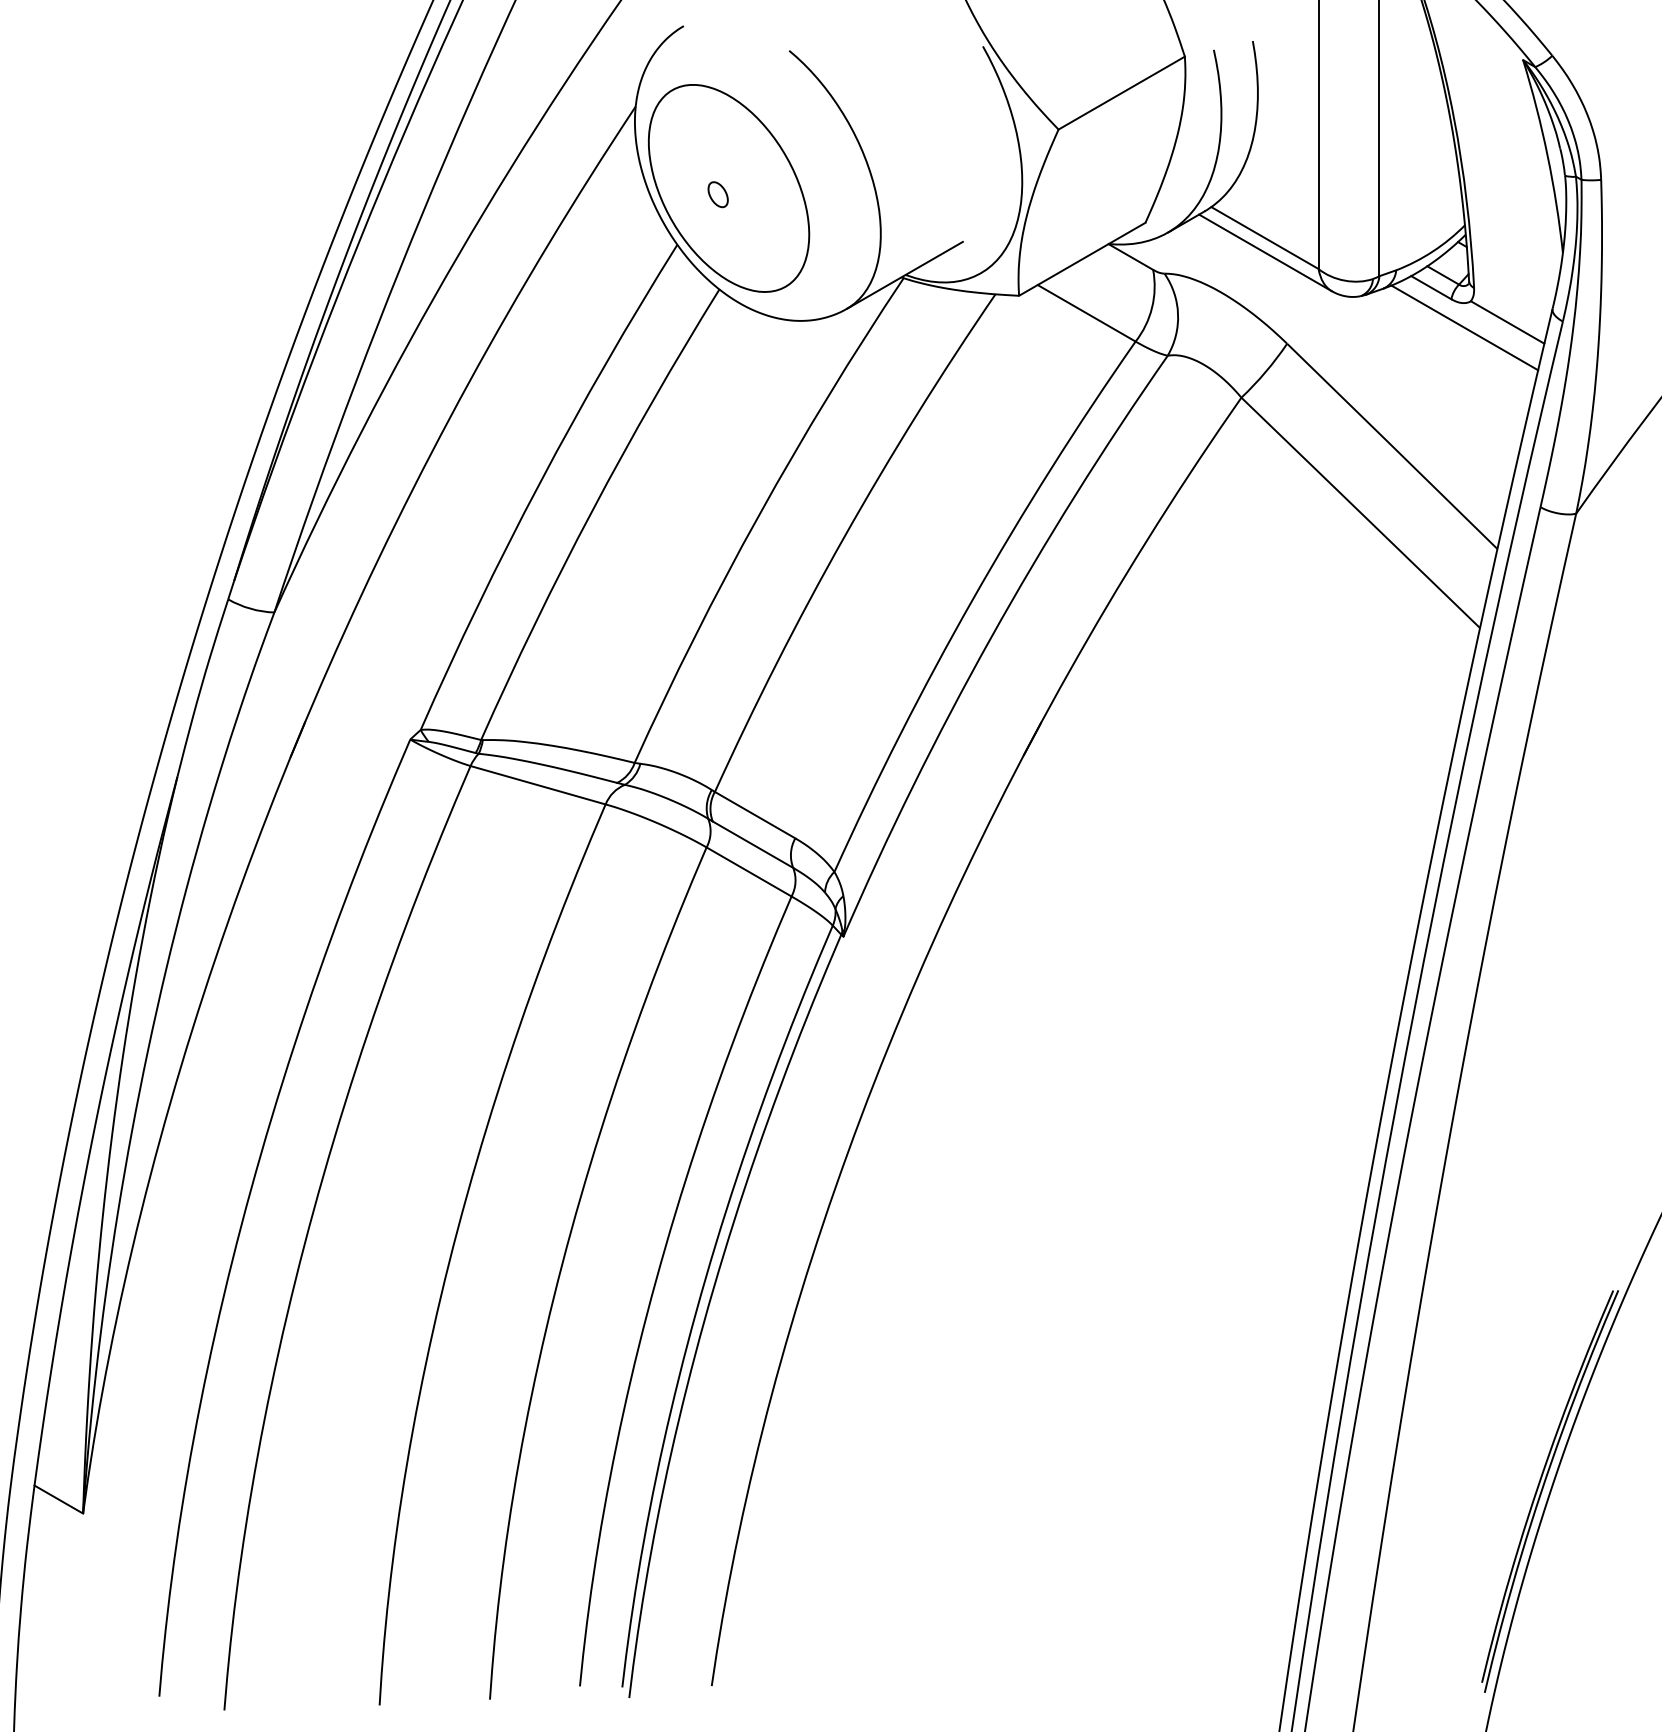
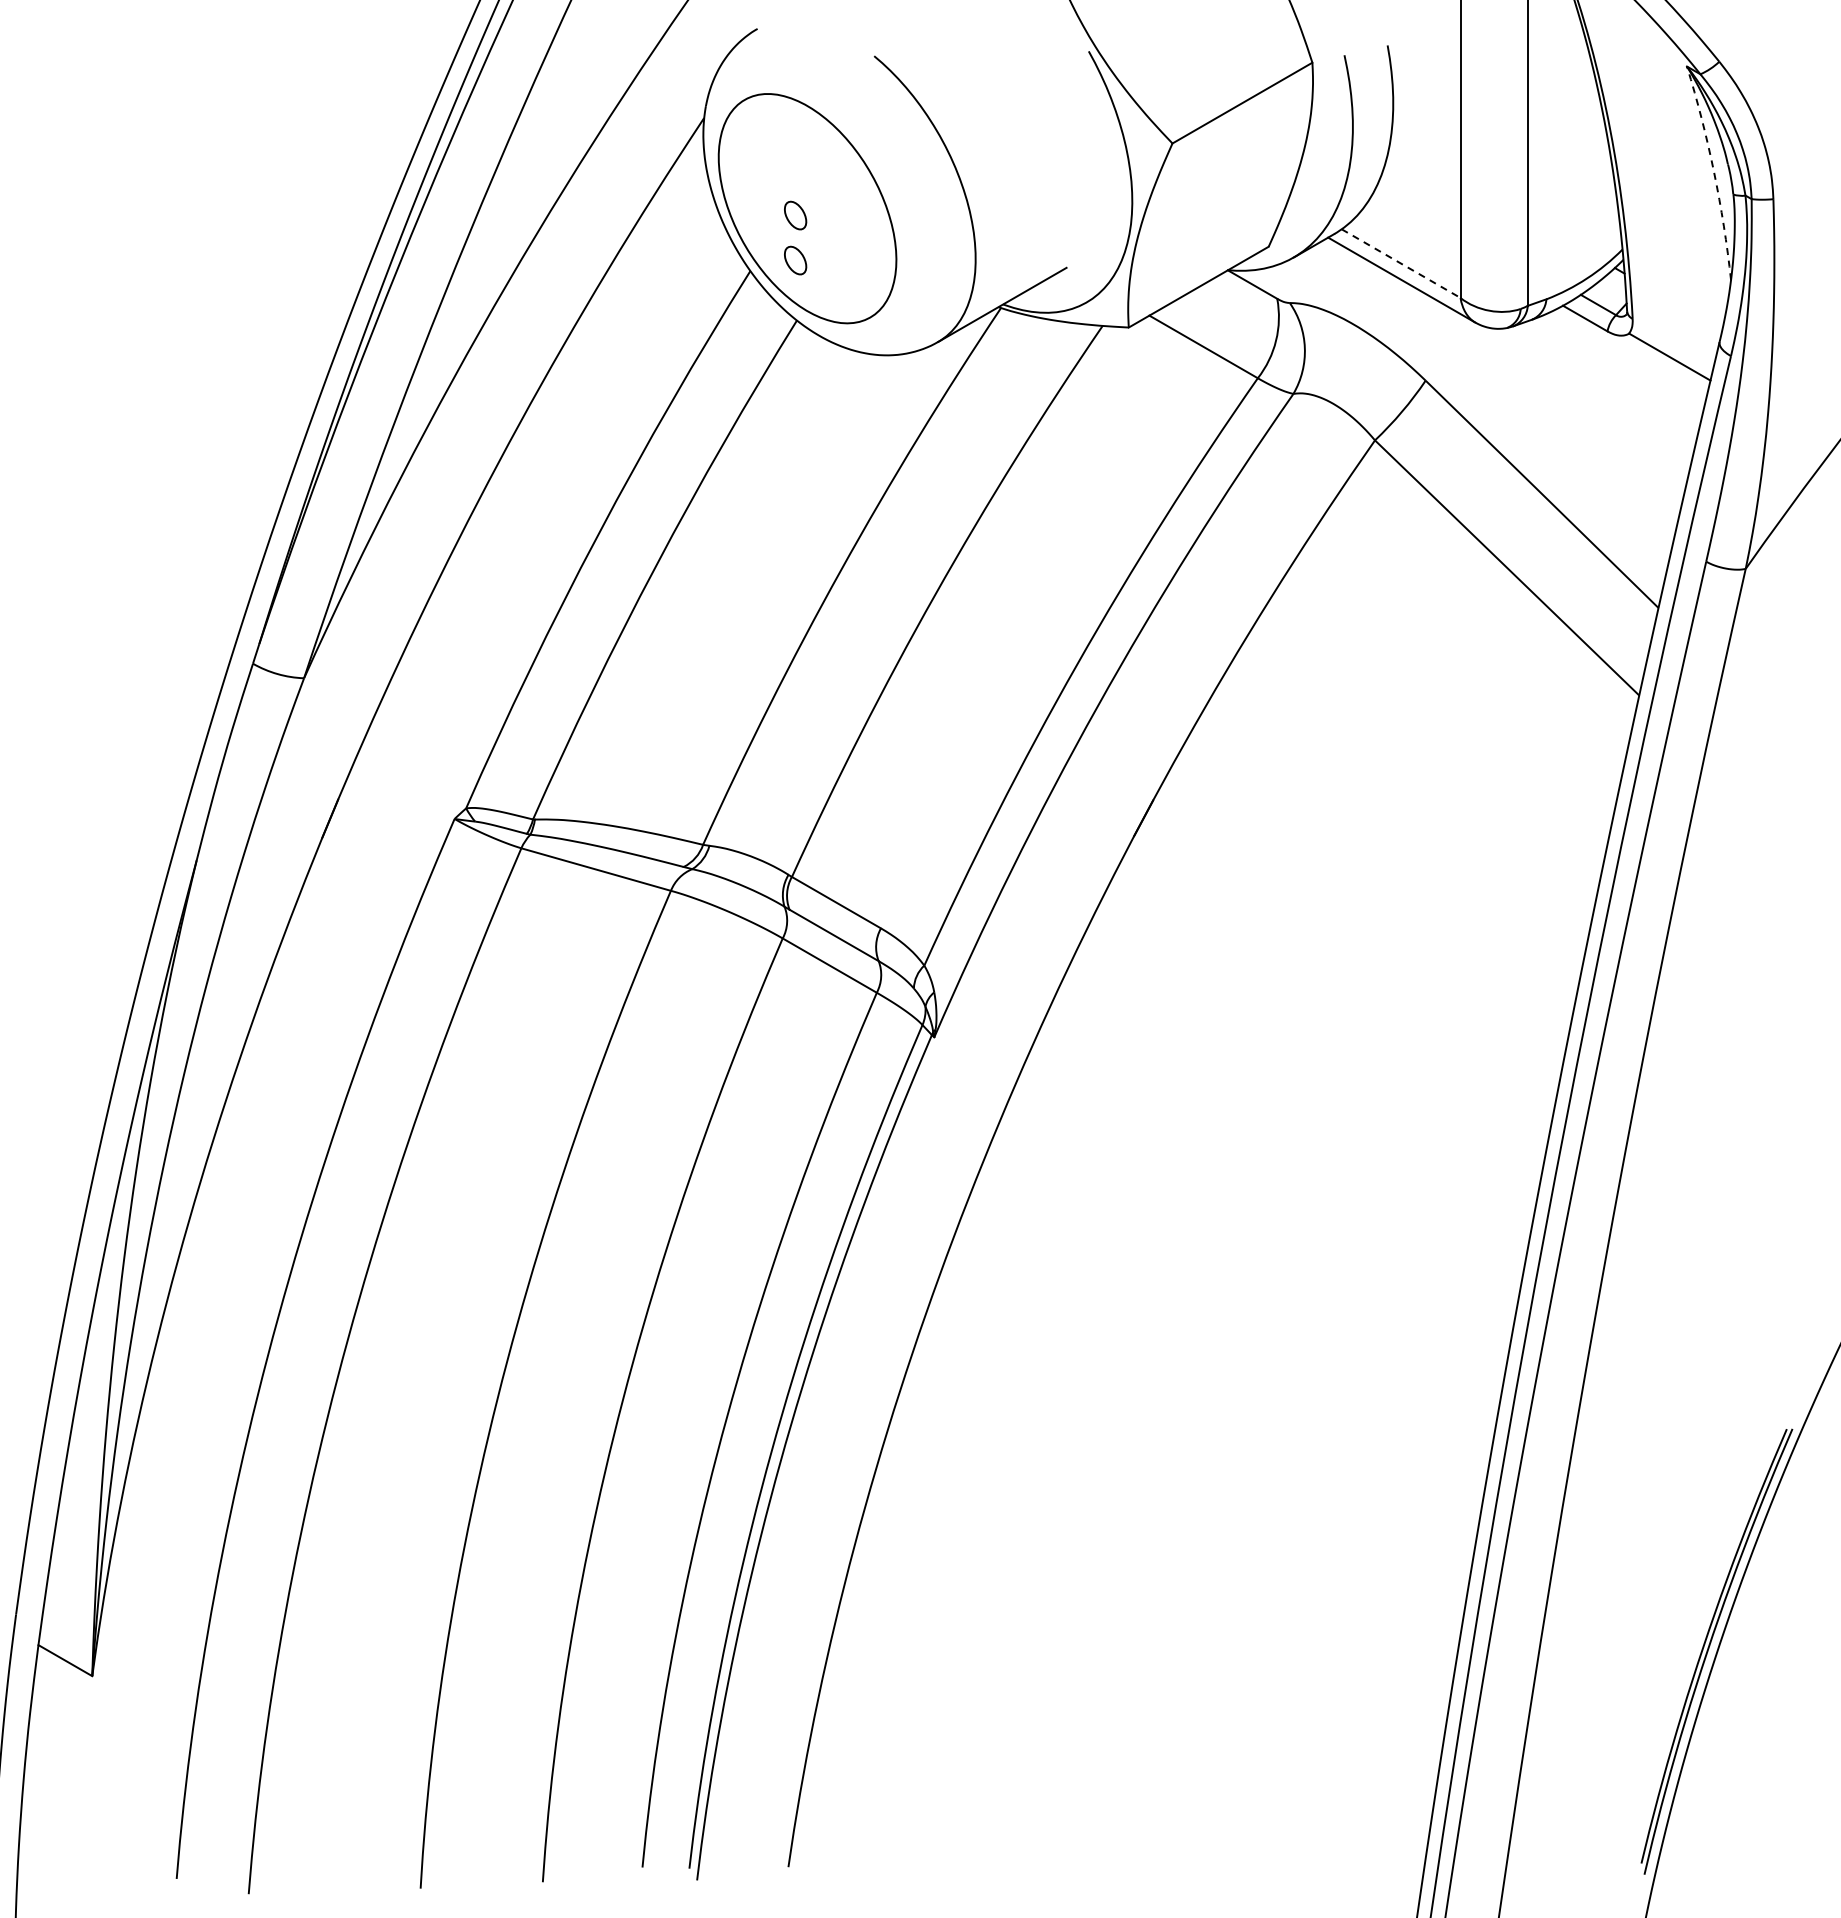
arc: (1547, 155) -> (1714, 172), solid -> dashed
part: (718, 235) -> (795, 260), added
line: (1265, 237) -> (1401, 263), solid -> dashed
line: (1464, 328) -> (1622, 363), removed

